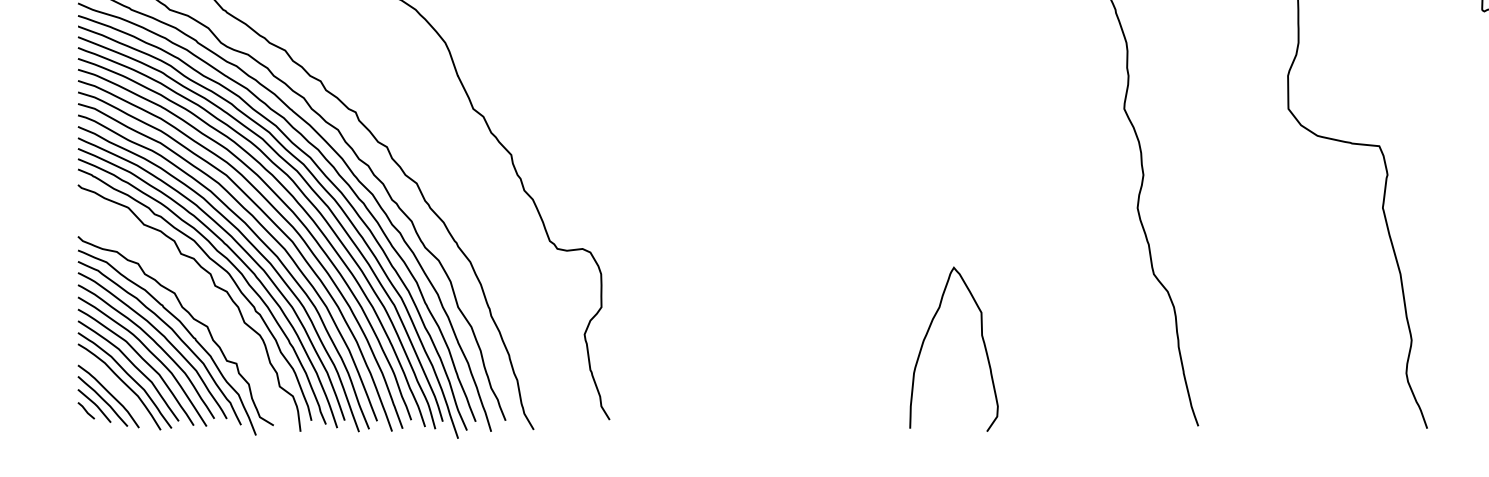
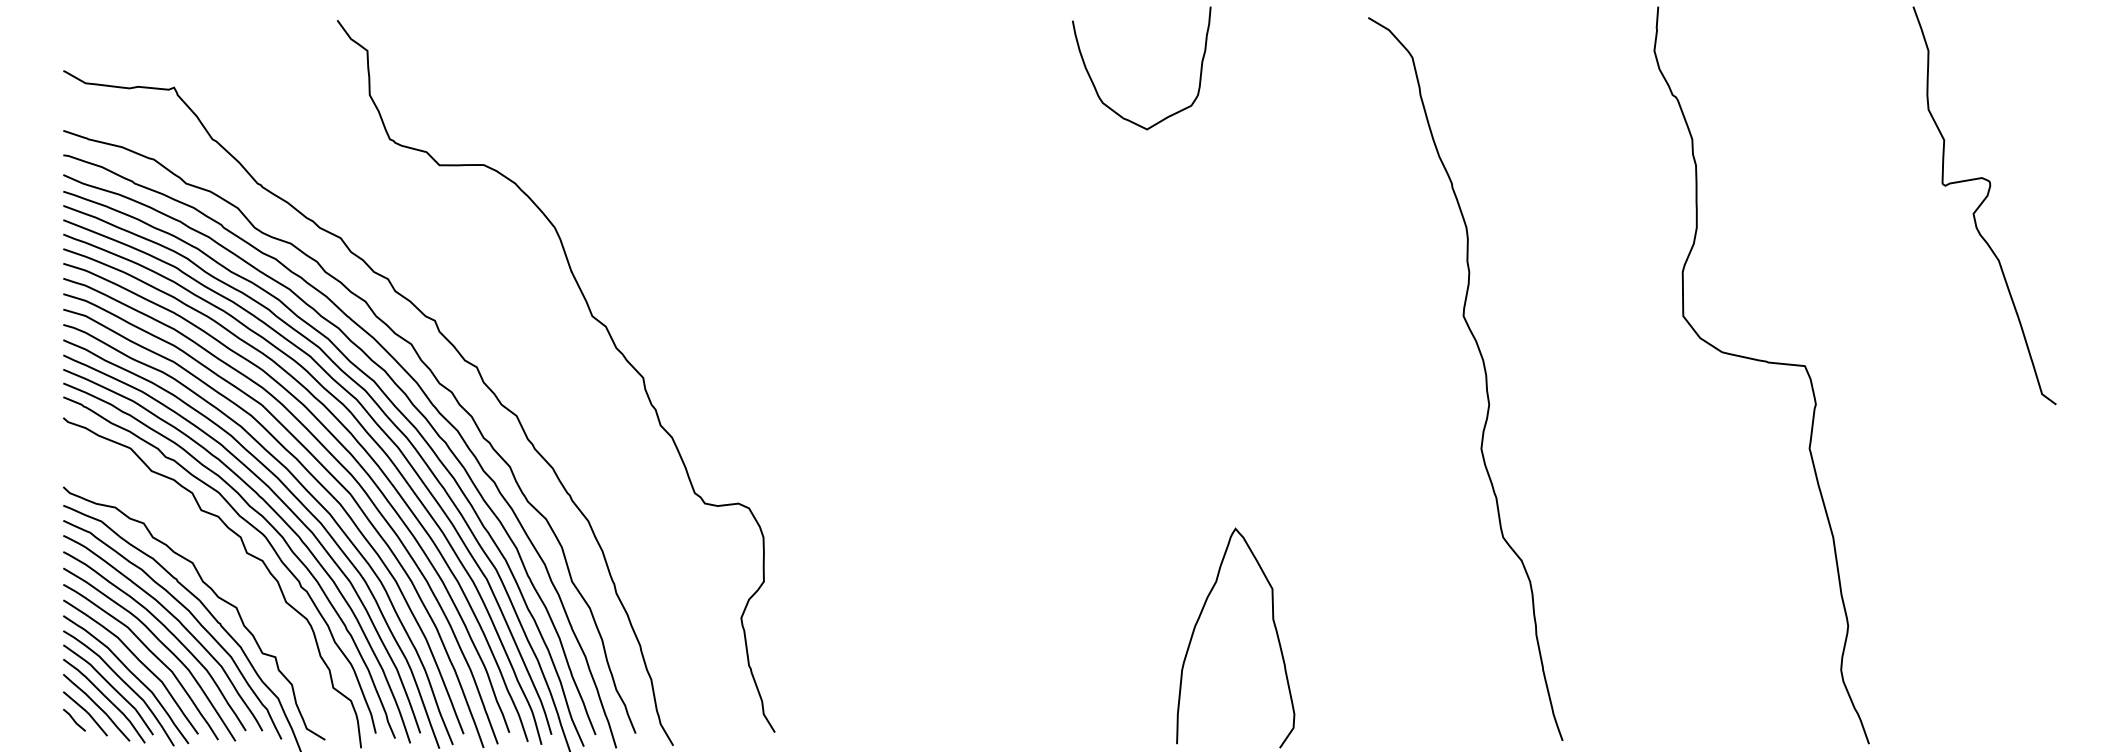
curve: (113, 385) -> (110, 686), added

